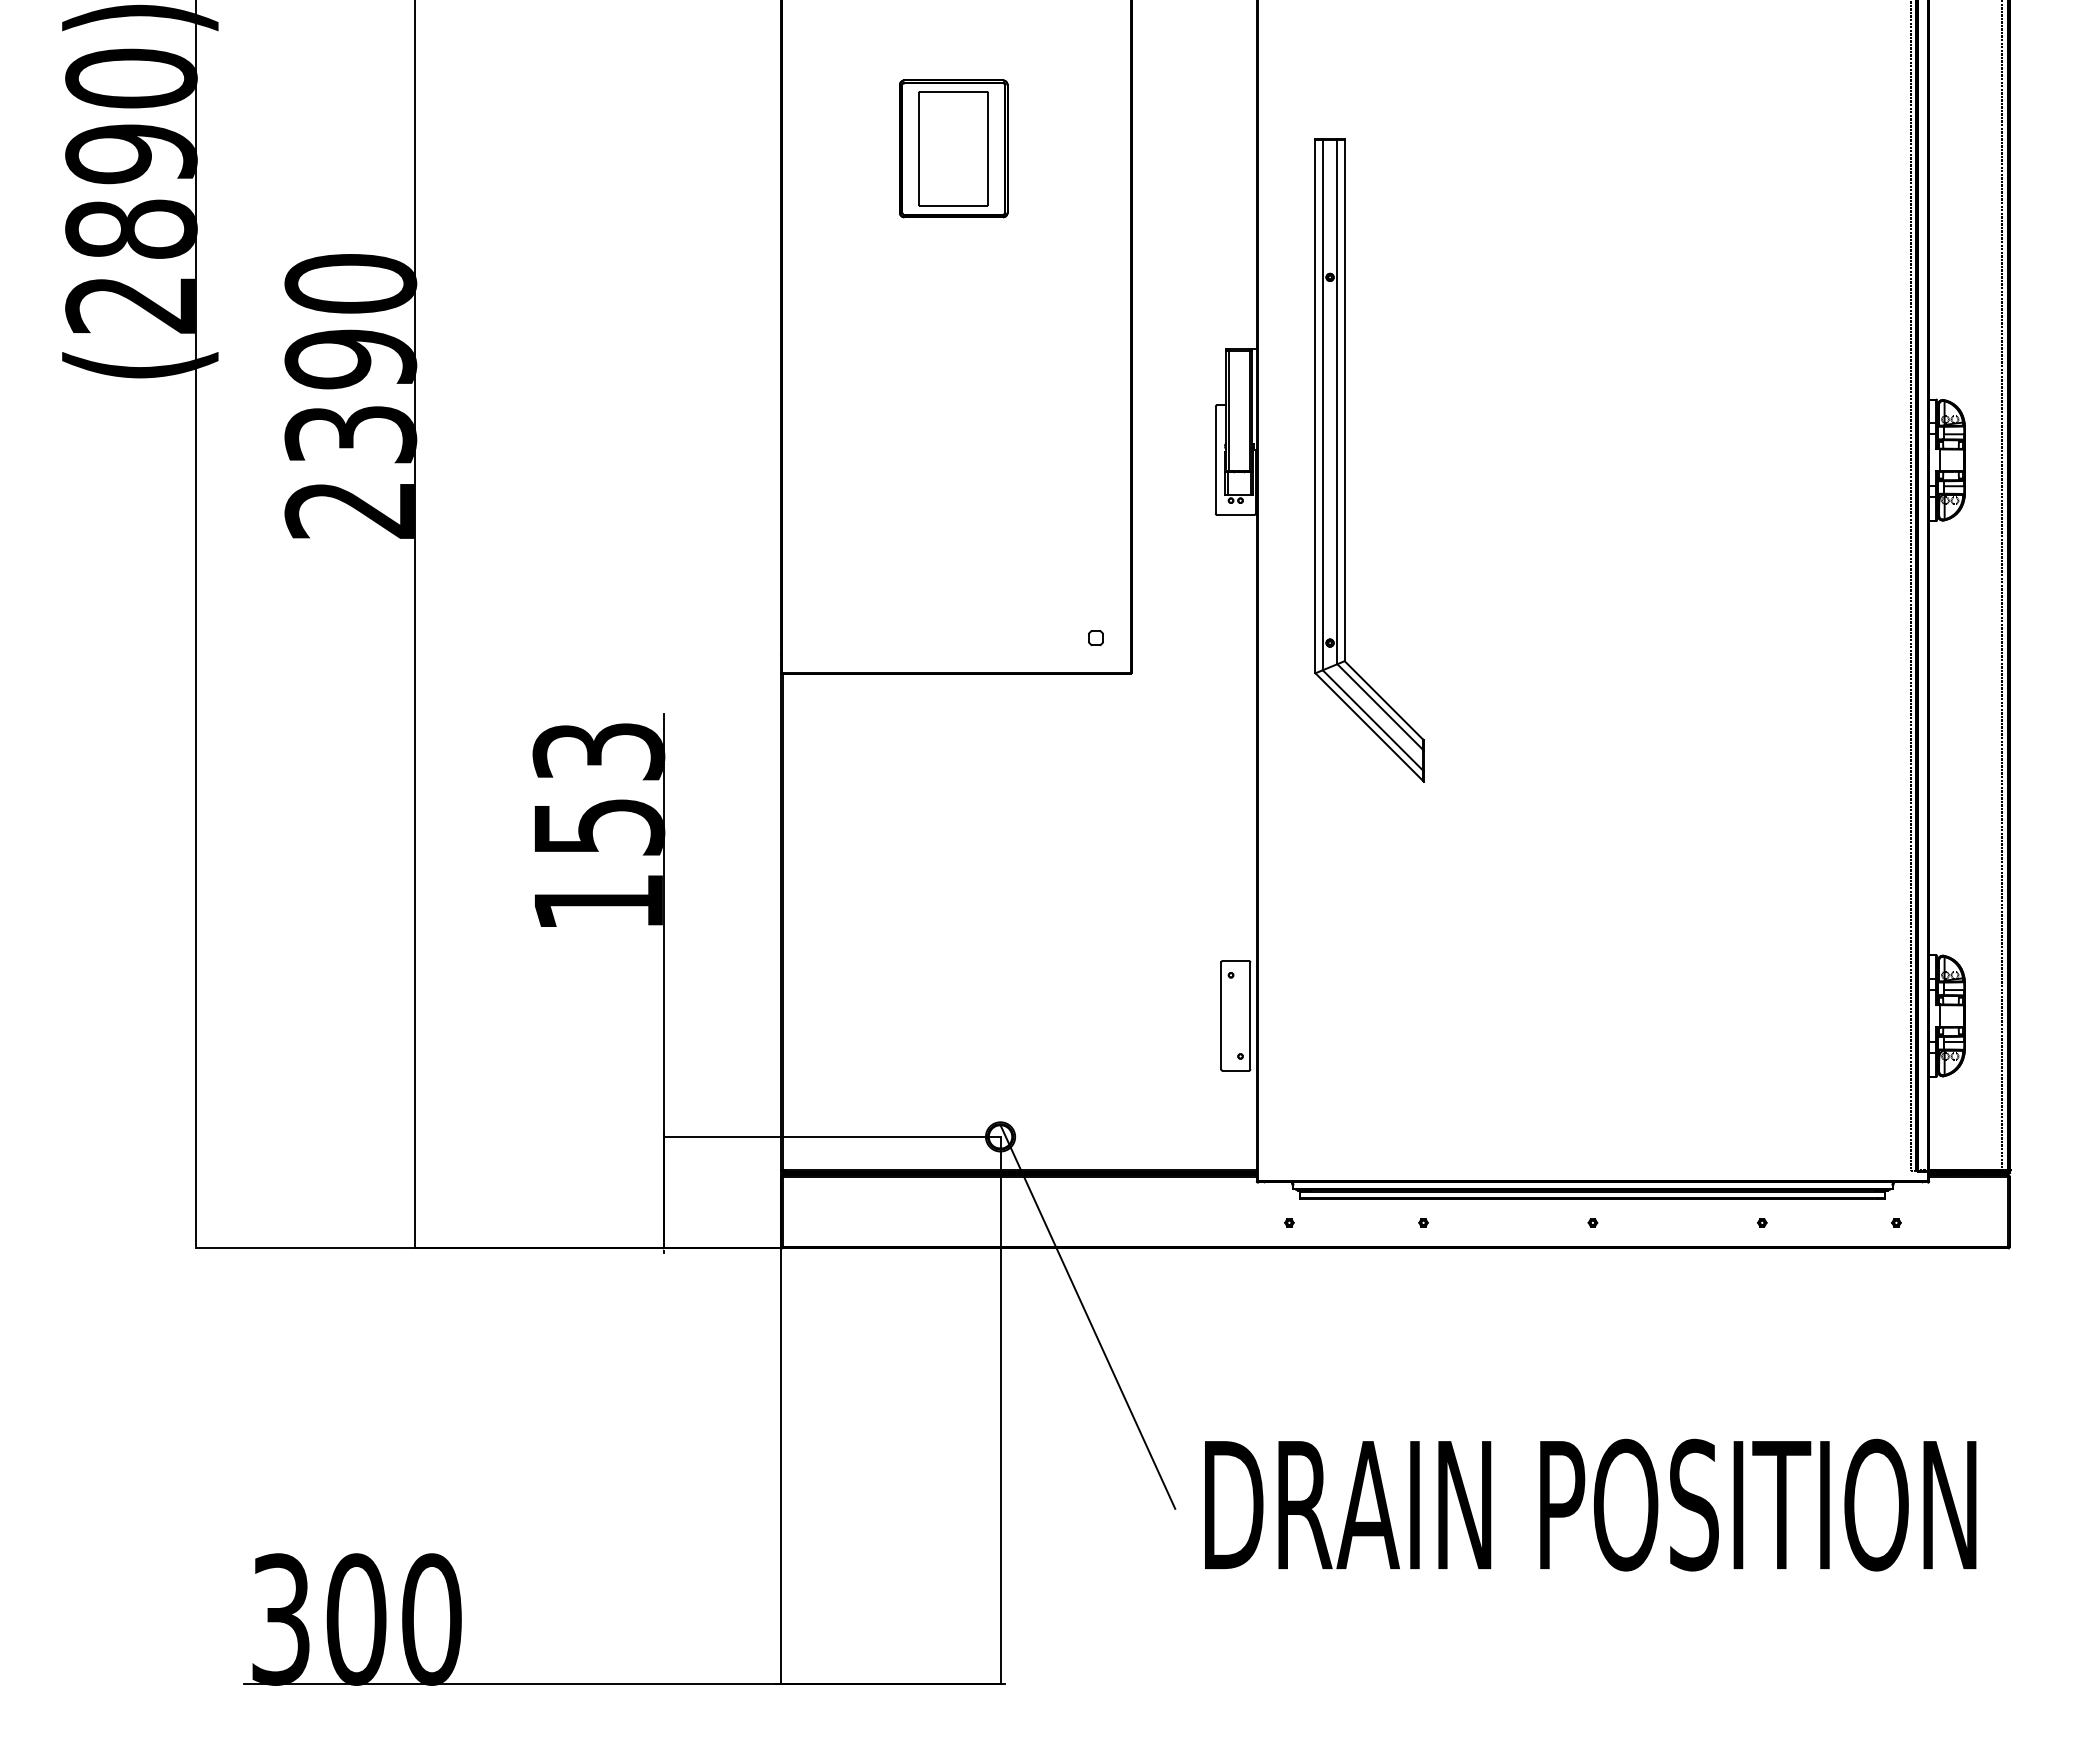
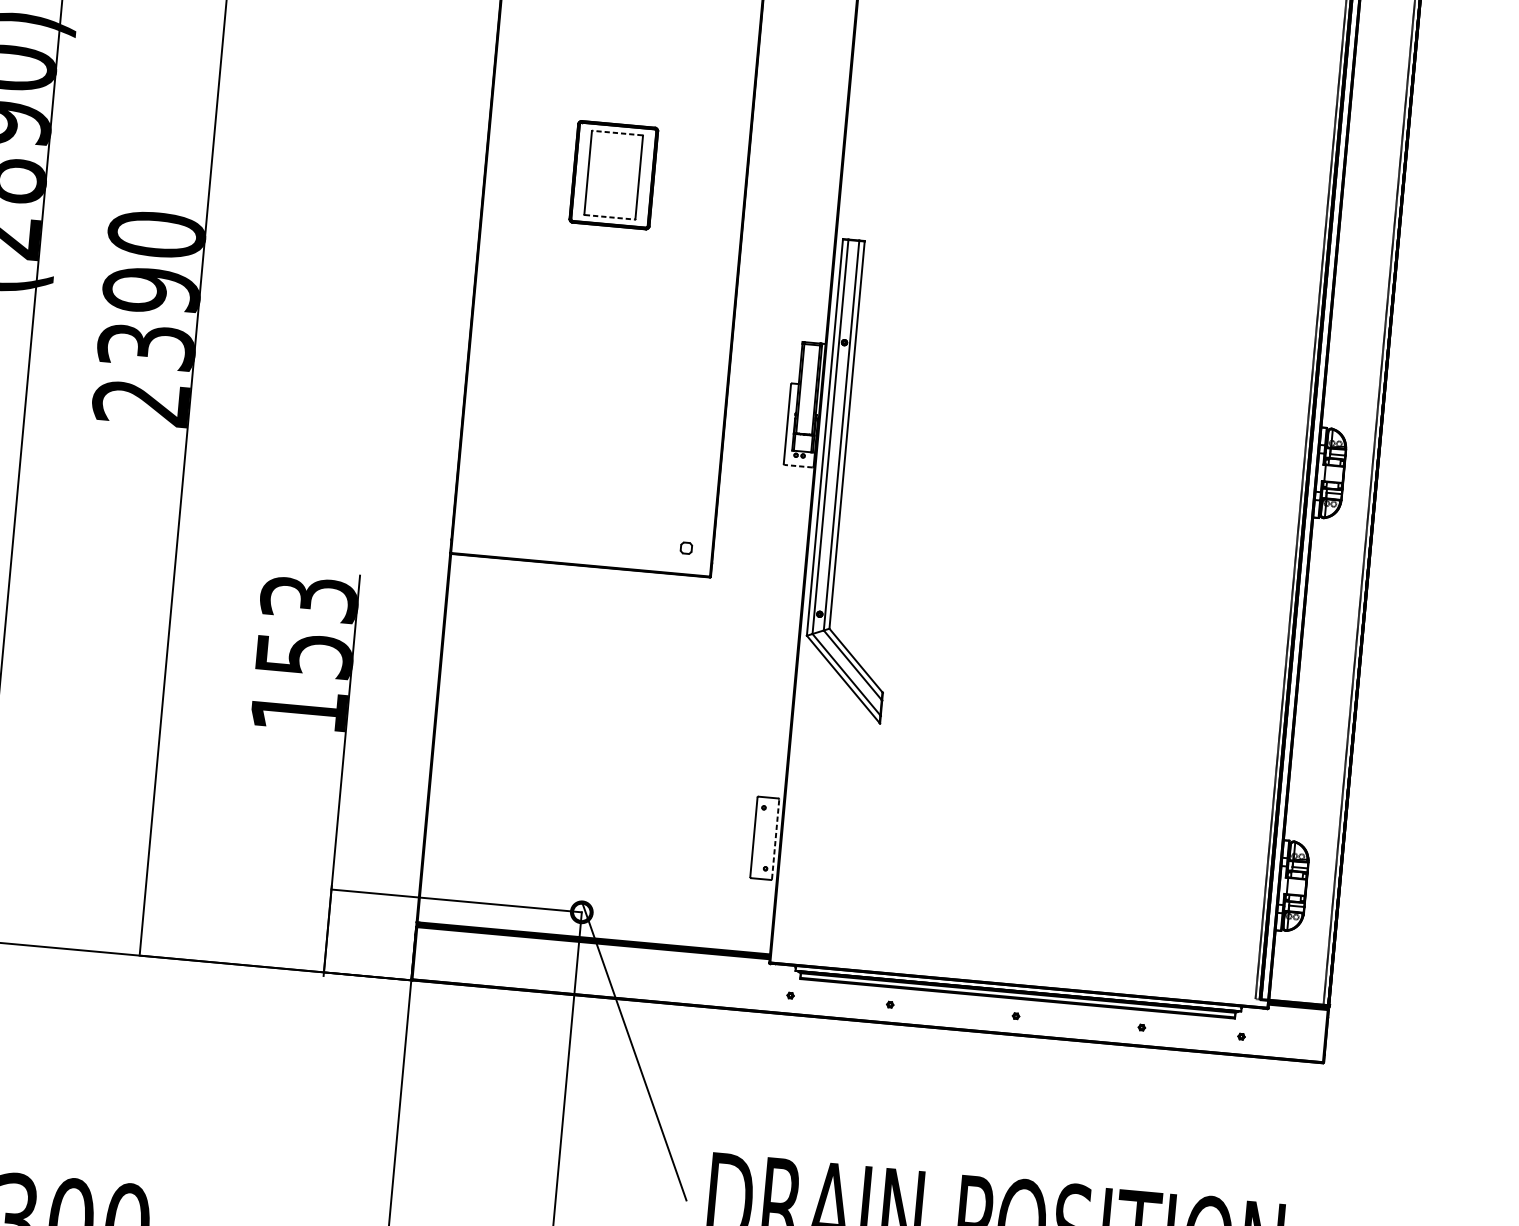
line: (953, 92) -> (617, 133), solid -> dashed
line: (953, 205) -> (609, 217), solid -> dashed
part: (1345, 460) -> (843, 479), moved
line: (1235, 514) -> (798, 465), solid -> dashed
line: (1250, 1015) -> (775, 839), solid -> dashed

